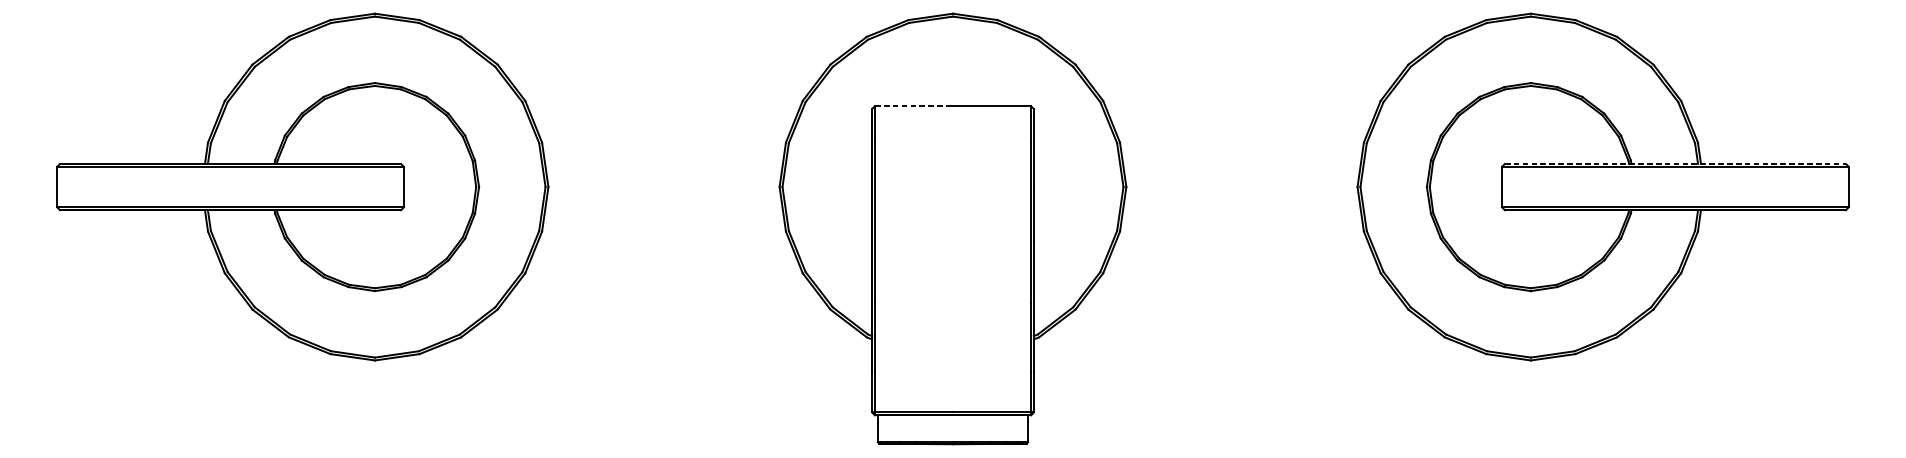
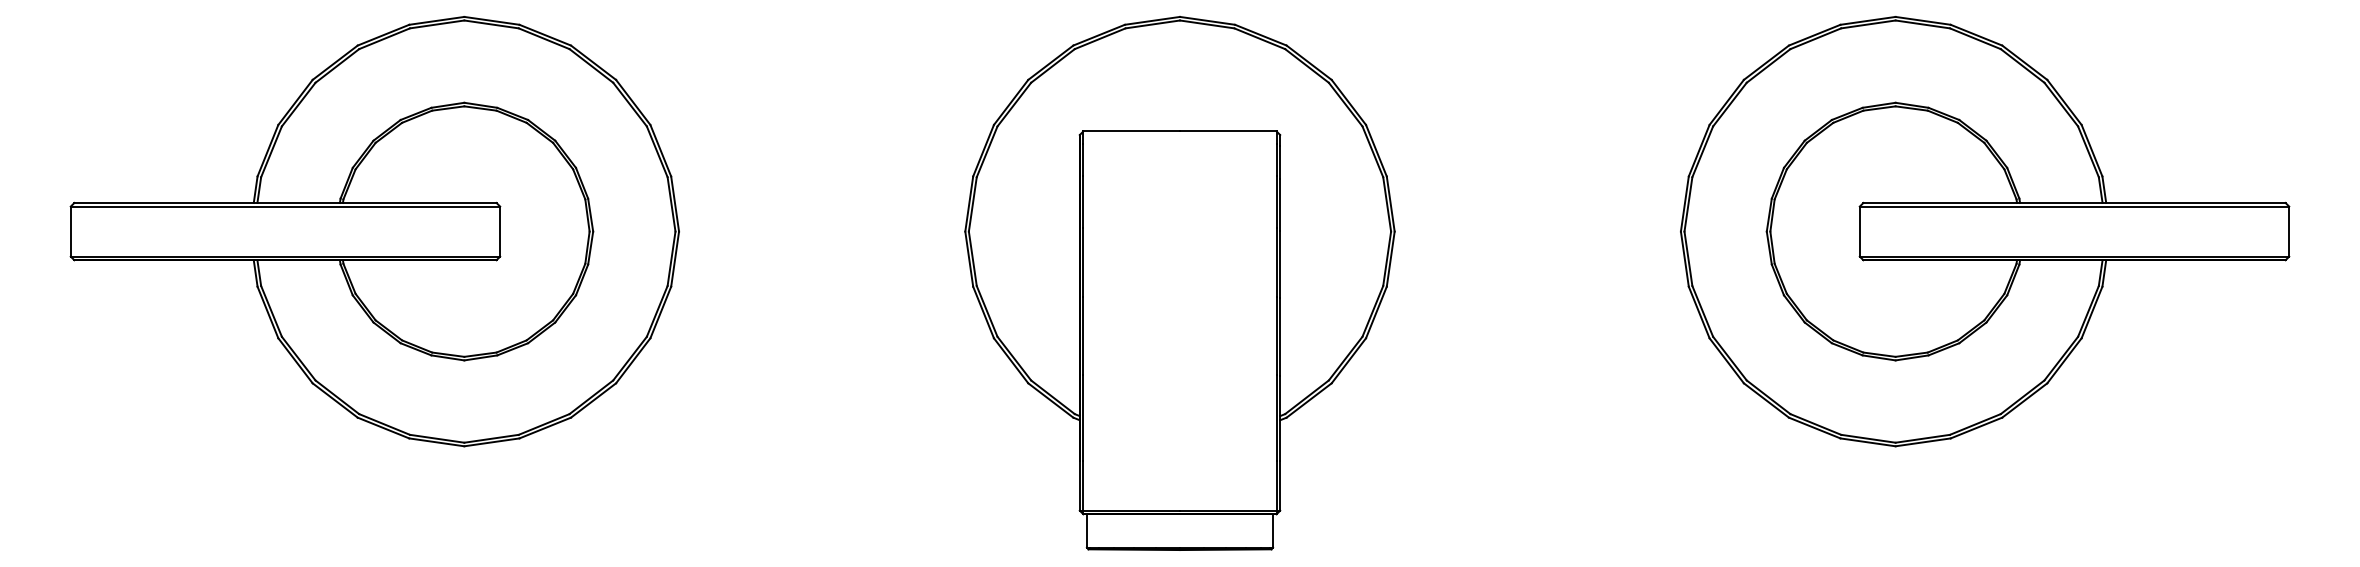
line: (914, 106) -> (1132, 131), dashed -> solid
line: (1676, 163) -> (2075, 202), dashed -> solid

